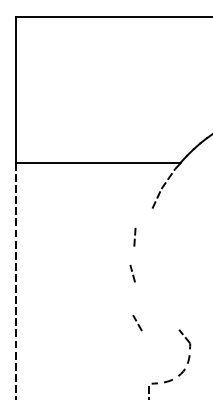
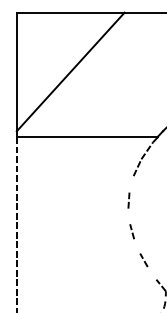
line: (78, 86) -> (70, 71), added
line: (134, 235) -> (128, 199), moved
line: (133, 274) -> (132, 232), moved
line: (138, 323) -> (144, 260), moved

